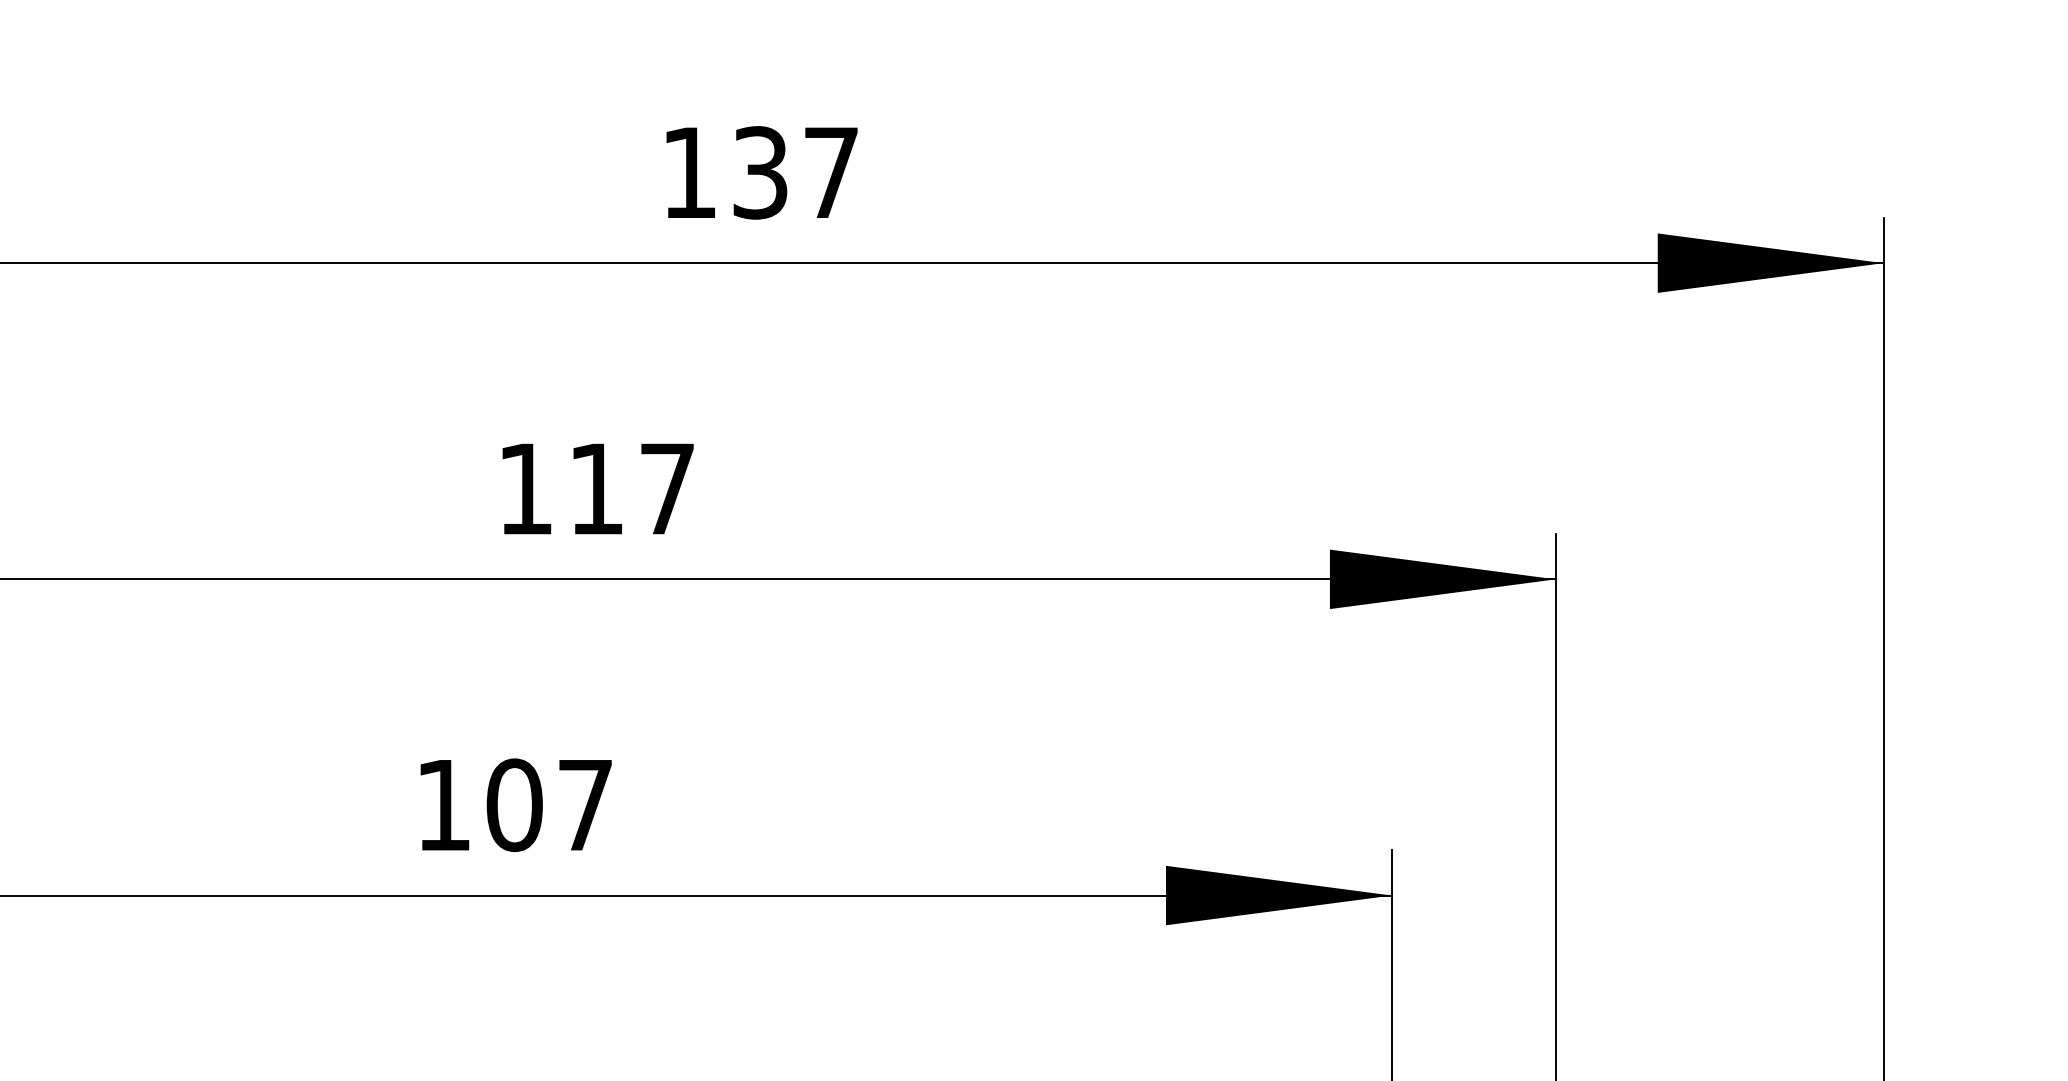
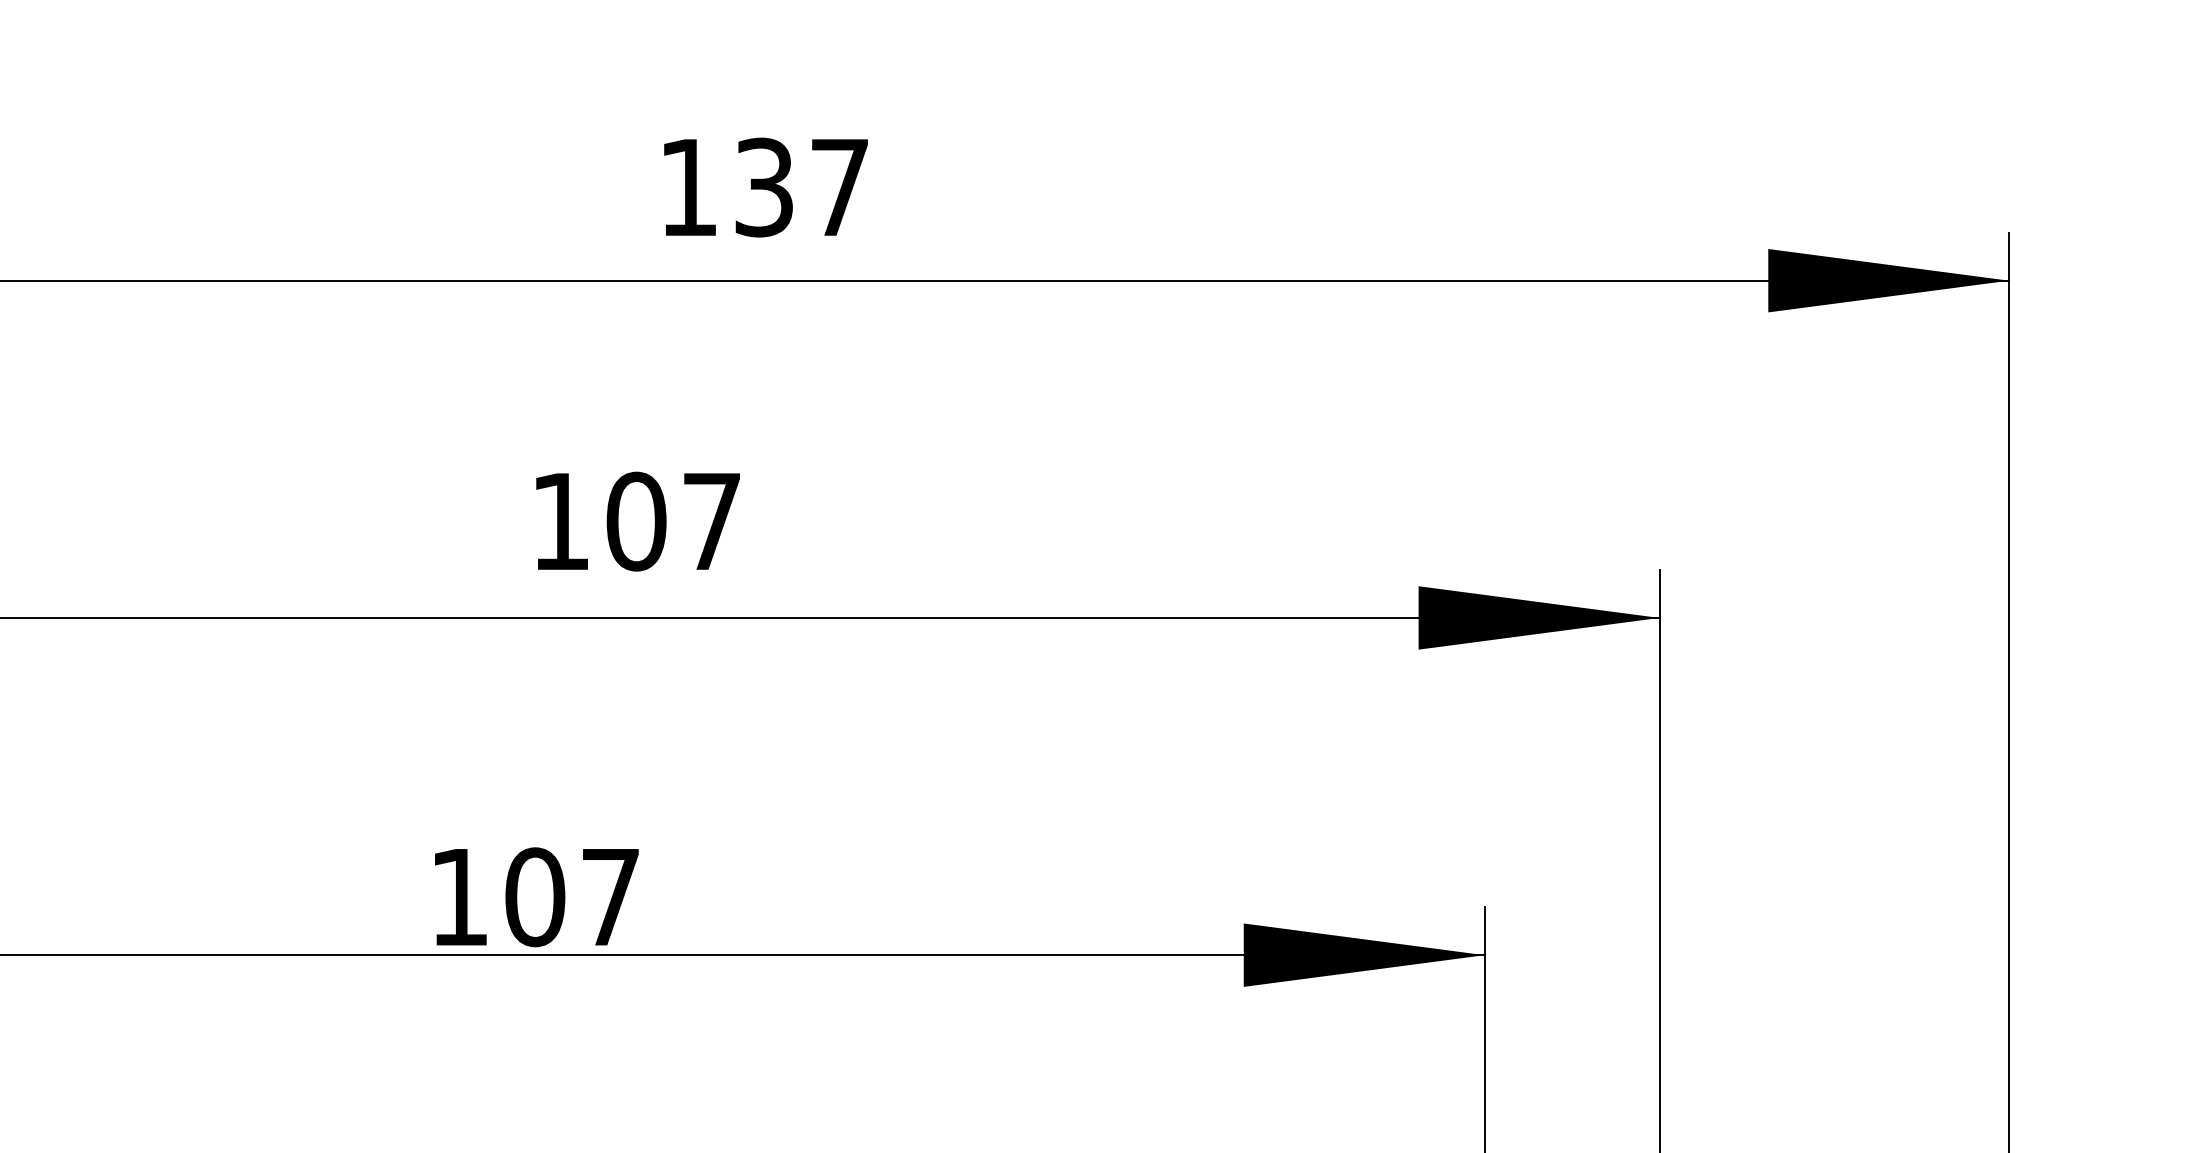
text: (761, 172) -> (765, 187), moved
text: (596, 488) -> (636, 521), 117 -> 107
text: (515, 804) -> (536, 896), moved

